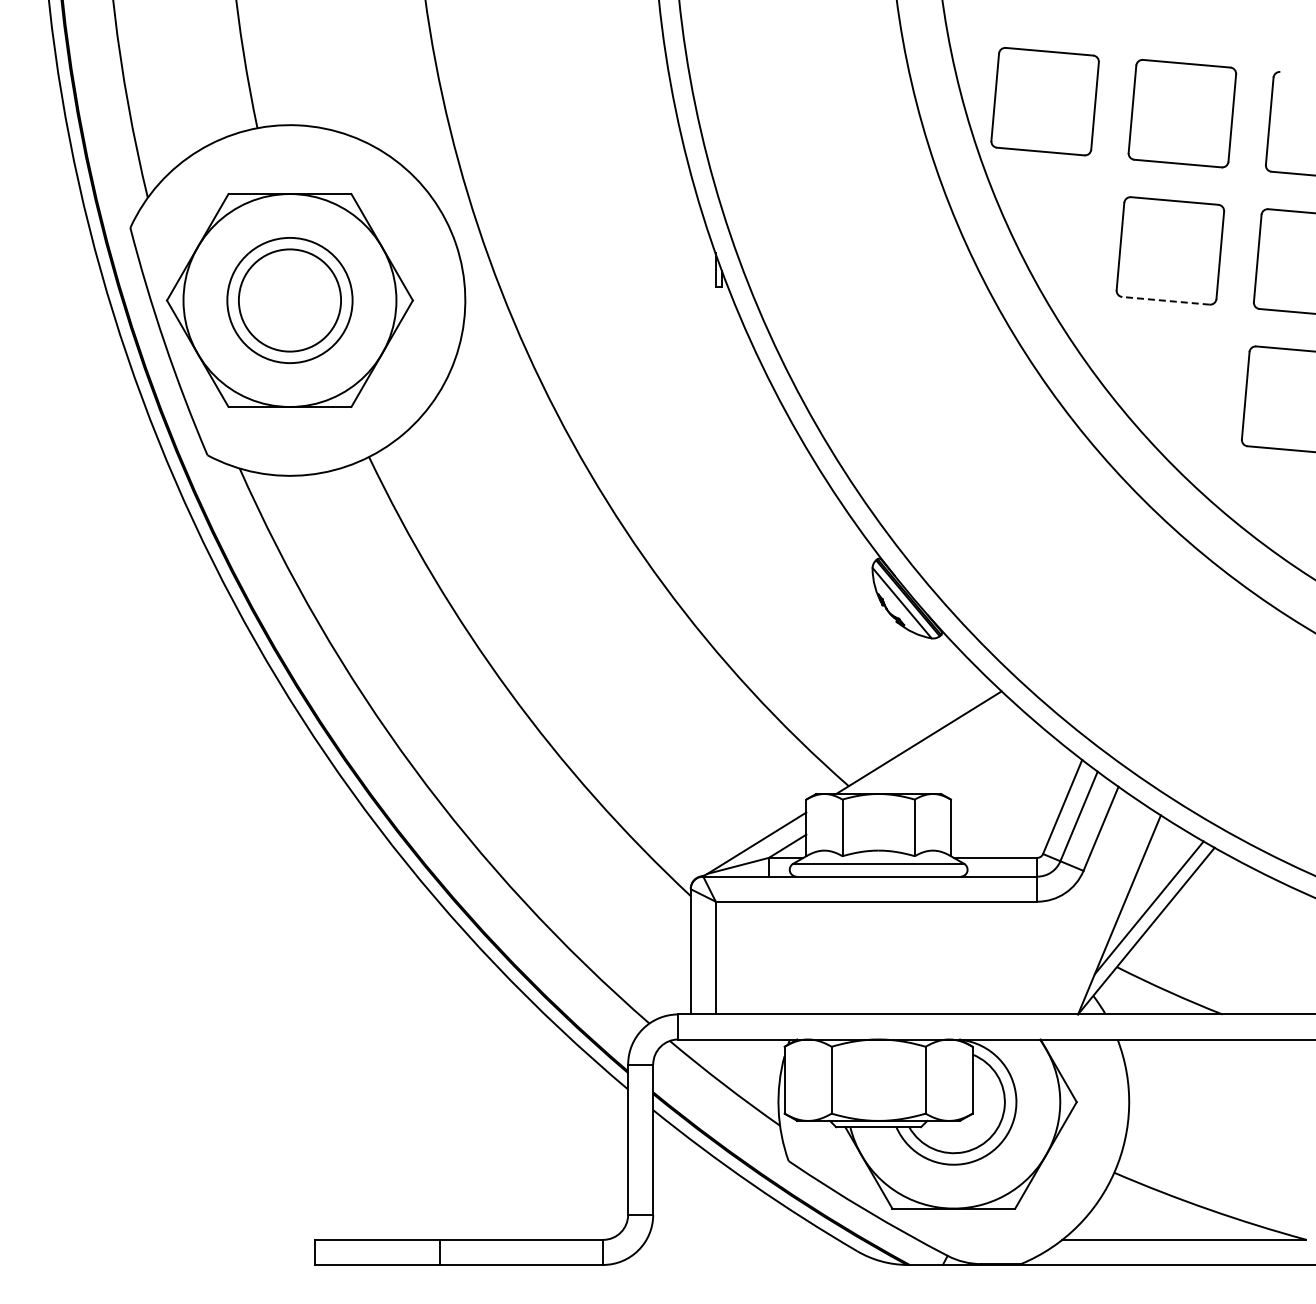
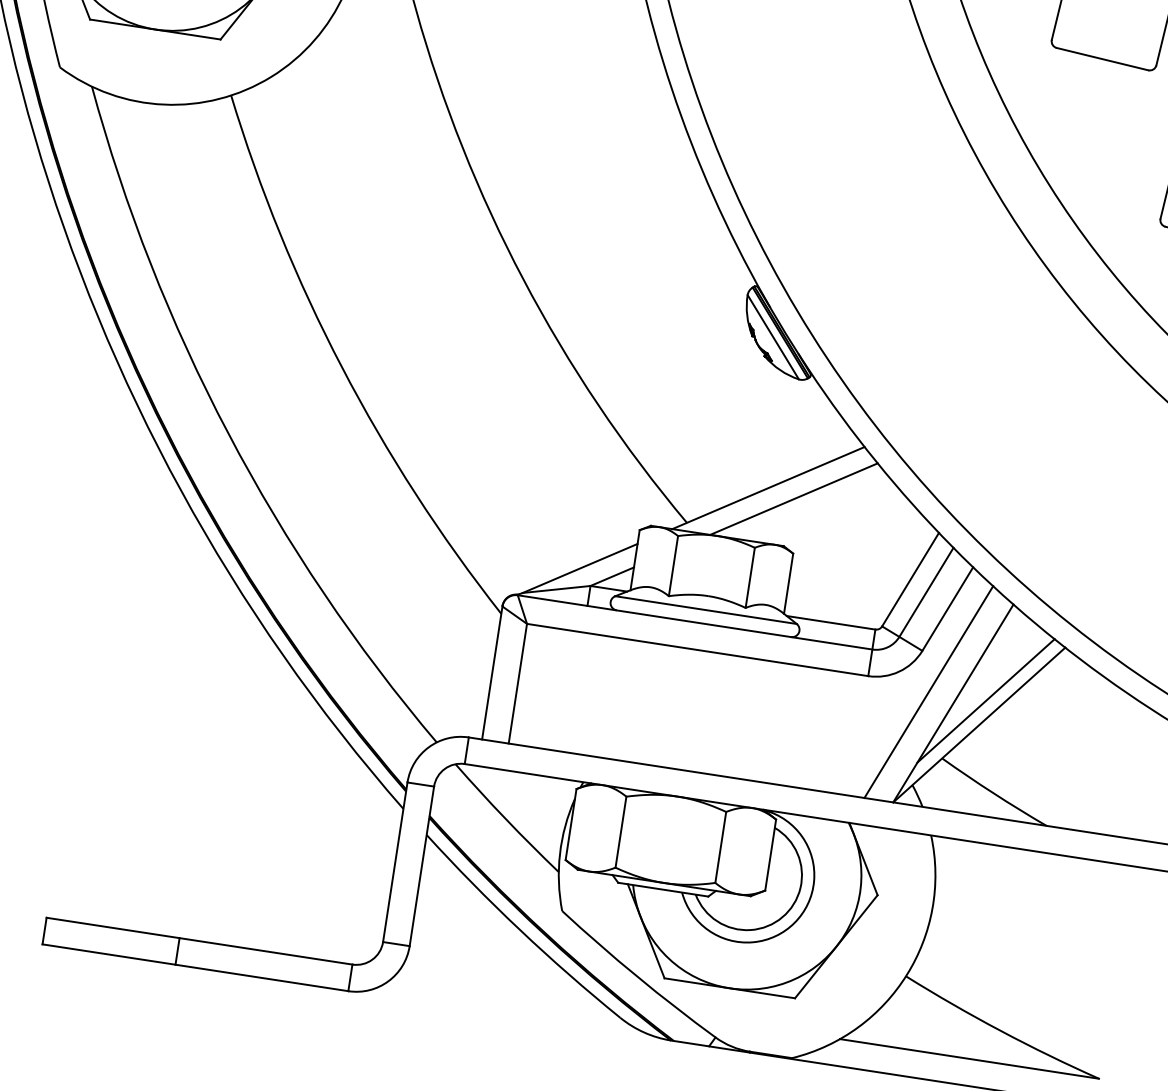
line: (1166, 300) -> (1103, 58), dashed -> solid
line: (943, 749) -> (793, 499), added
line: (1094, 907) -> (928, 691), added

